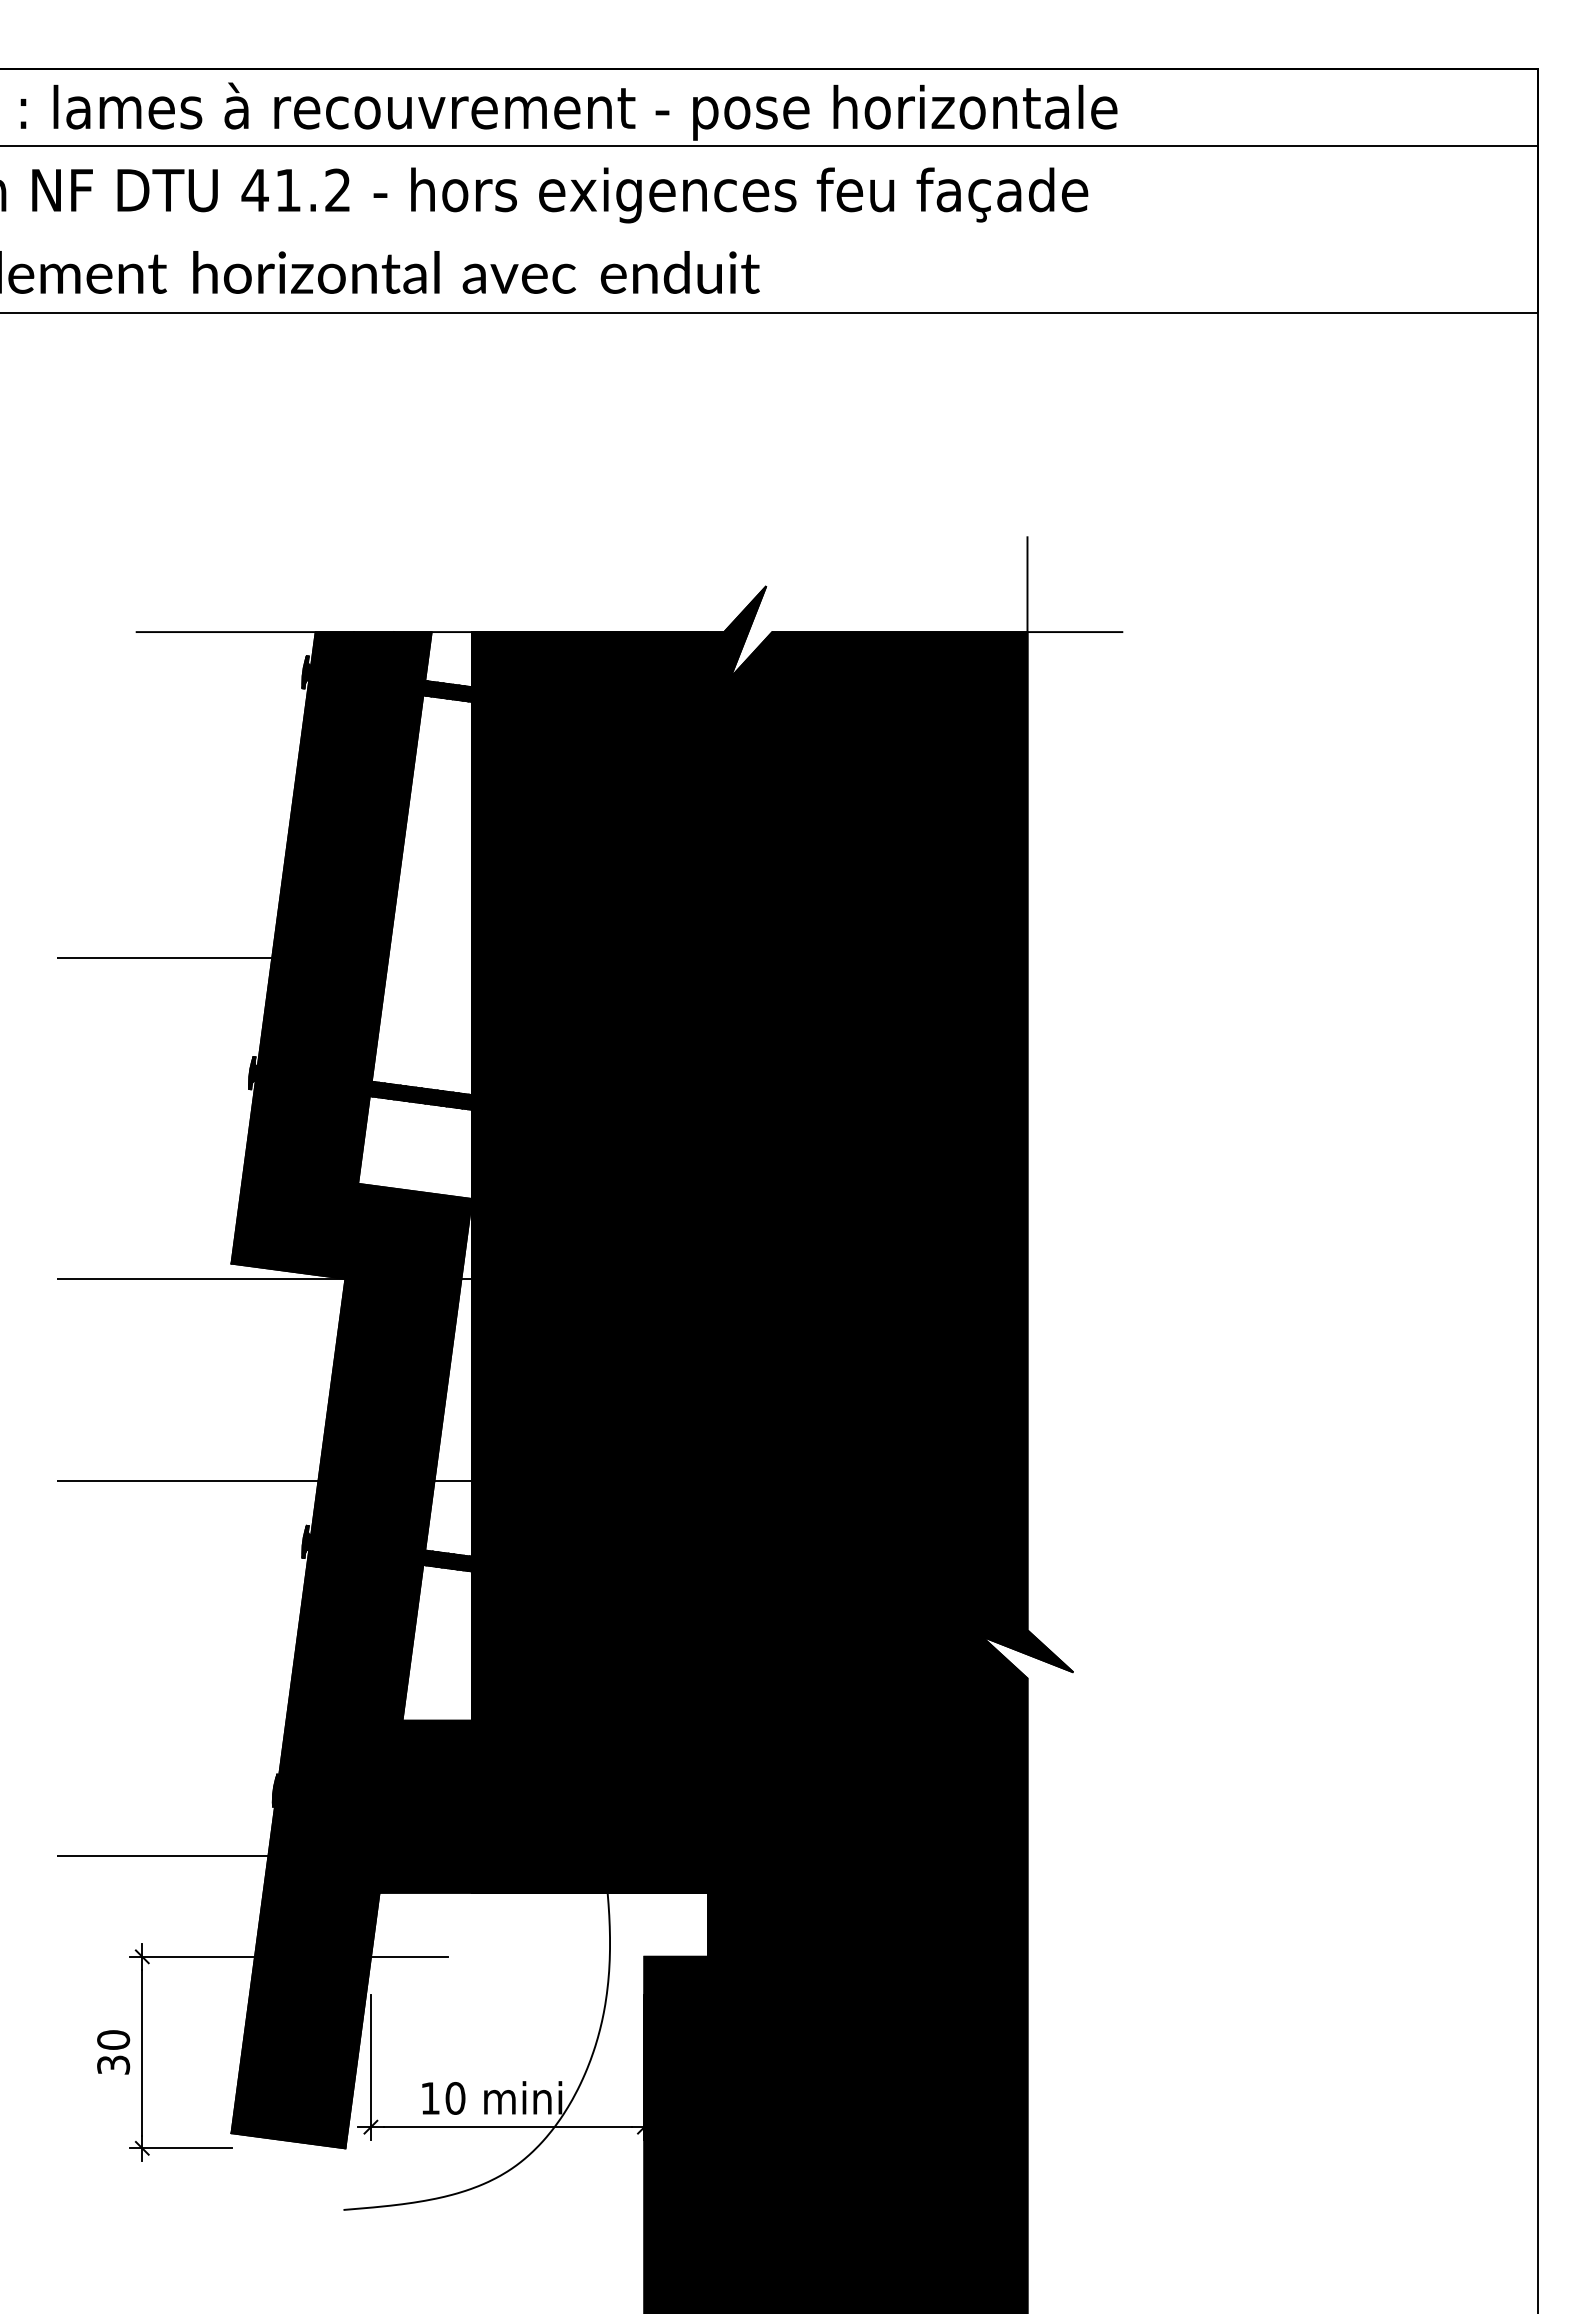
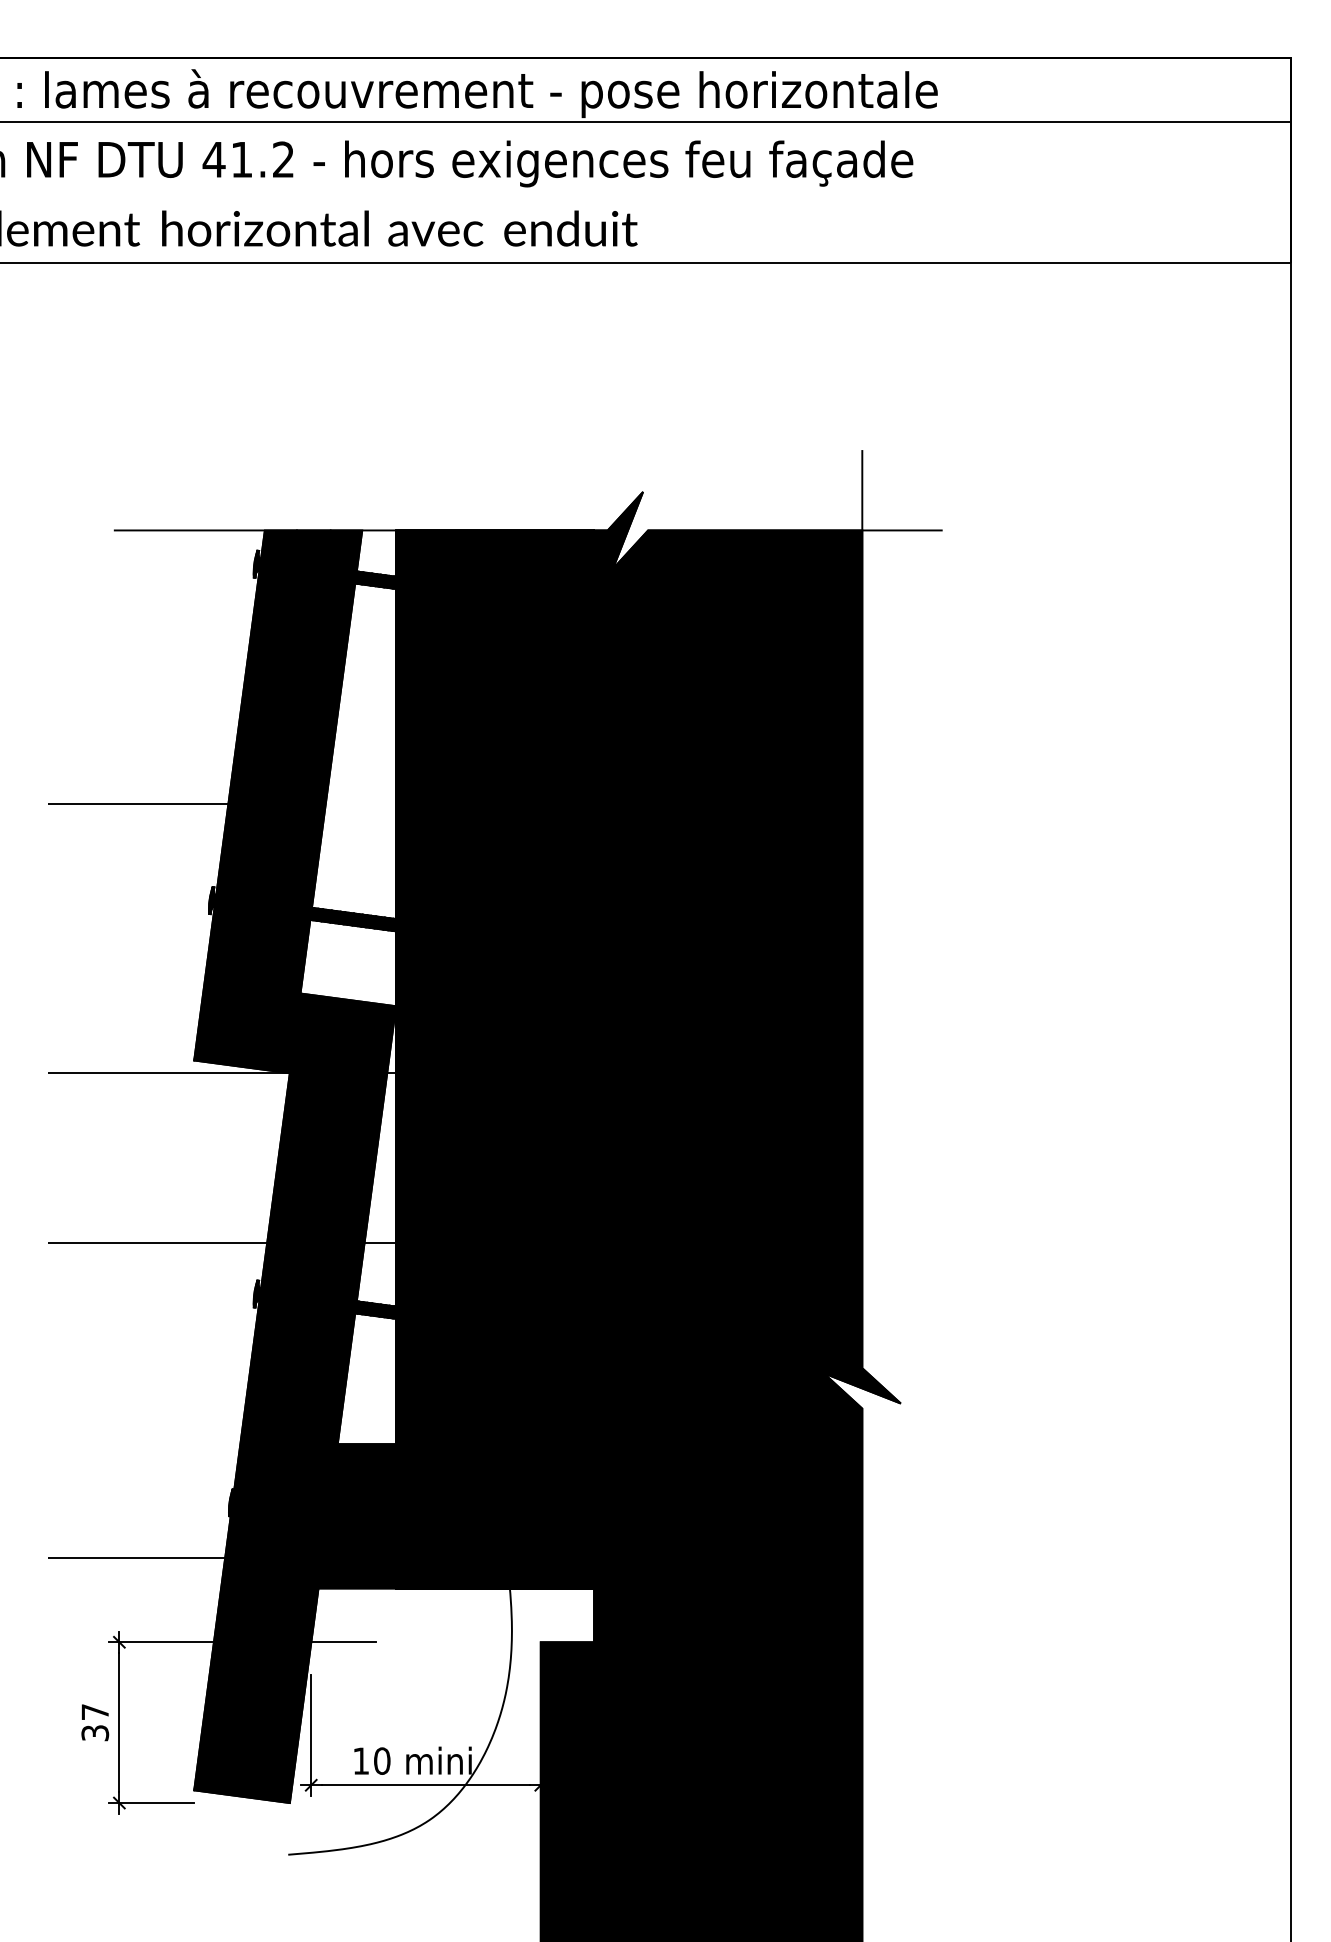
text: (113, 2039) -> (95, 1711), 30 -> 37

